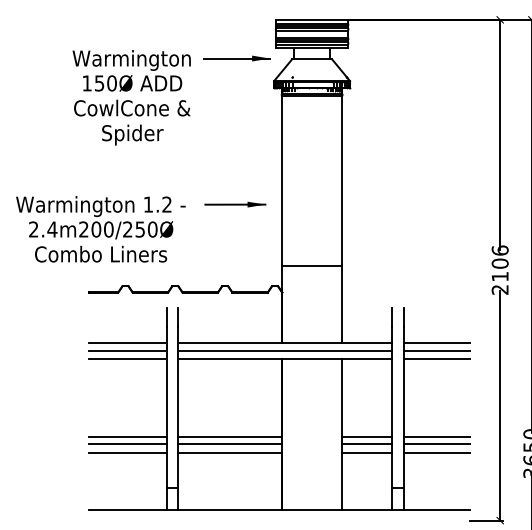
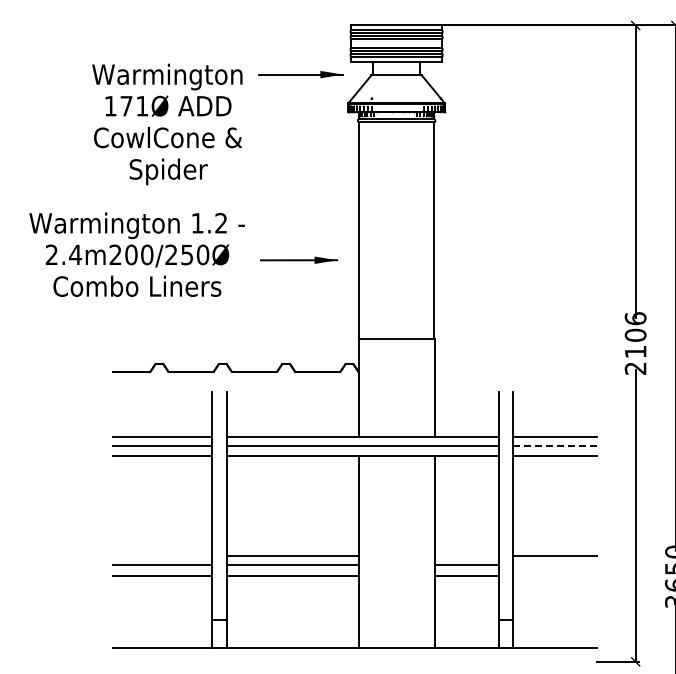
text: (105, 82) -> (134, 105), 150Ø -> 171Ø
text: (100, 229) -> (136, 254), moved
line: (436, 350) -> (554, 445), solid -> dashed
line: (127, 436) -> (162, 555), removed
line: (367, 436) -> (466, 555), removed
line: (436, 444) -> (554, 565), removed
line: (436, 452) -> (554, 575), removed

